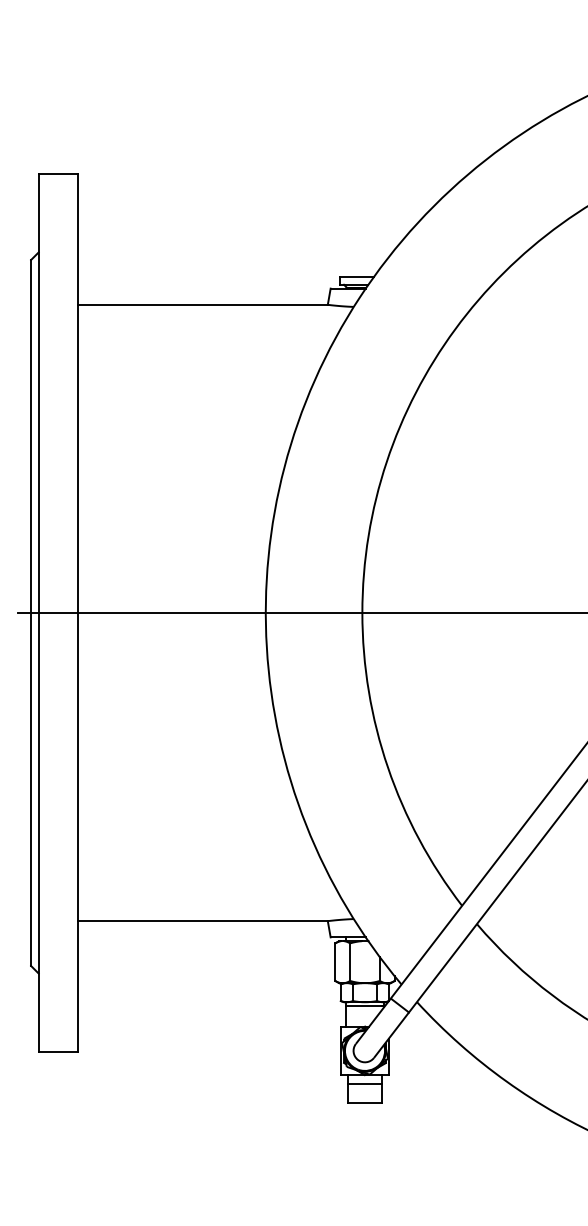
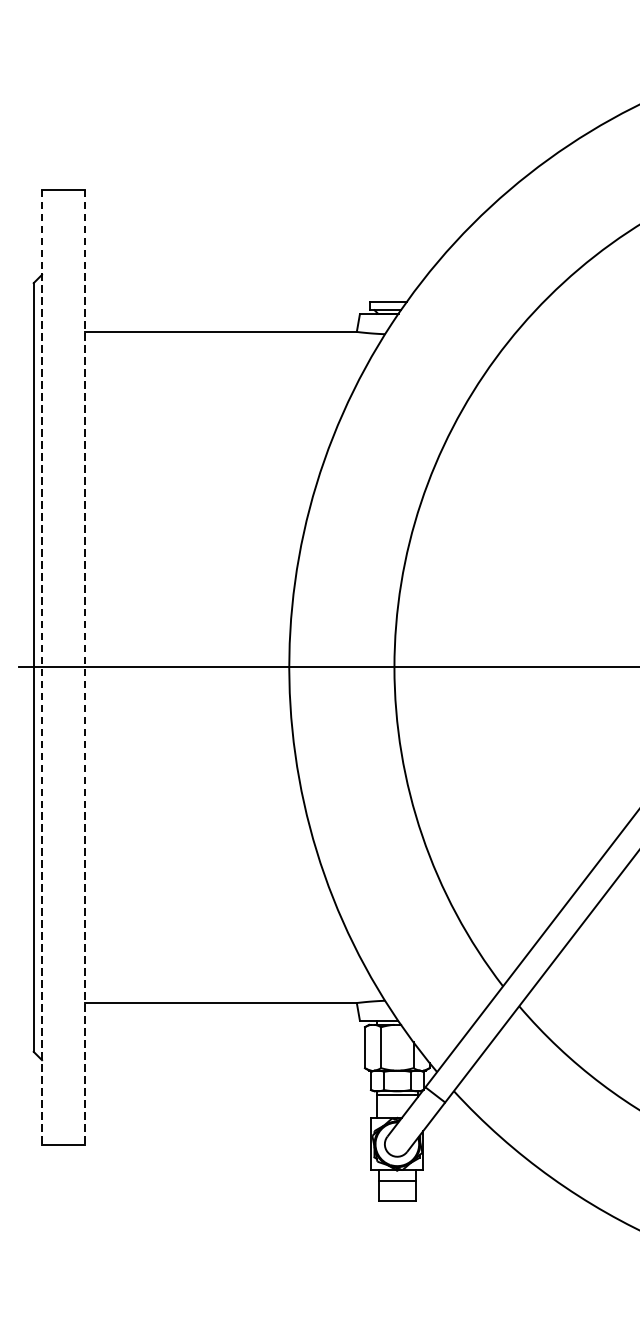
line: (38, 613) -> (41, 668), solid -> dashed
line: (77, 613) -> (84, 668), solid -> dashed

